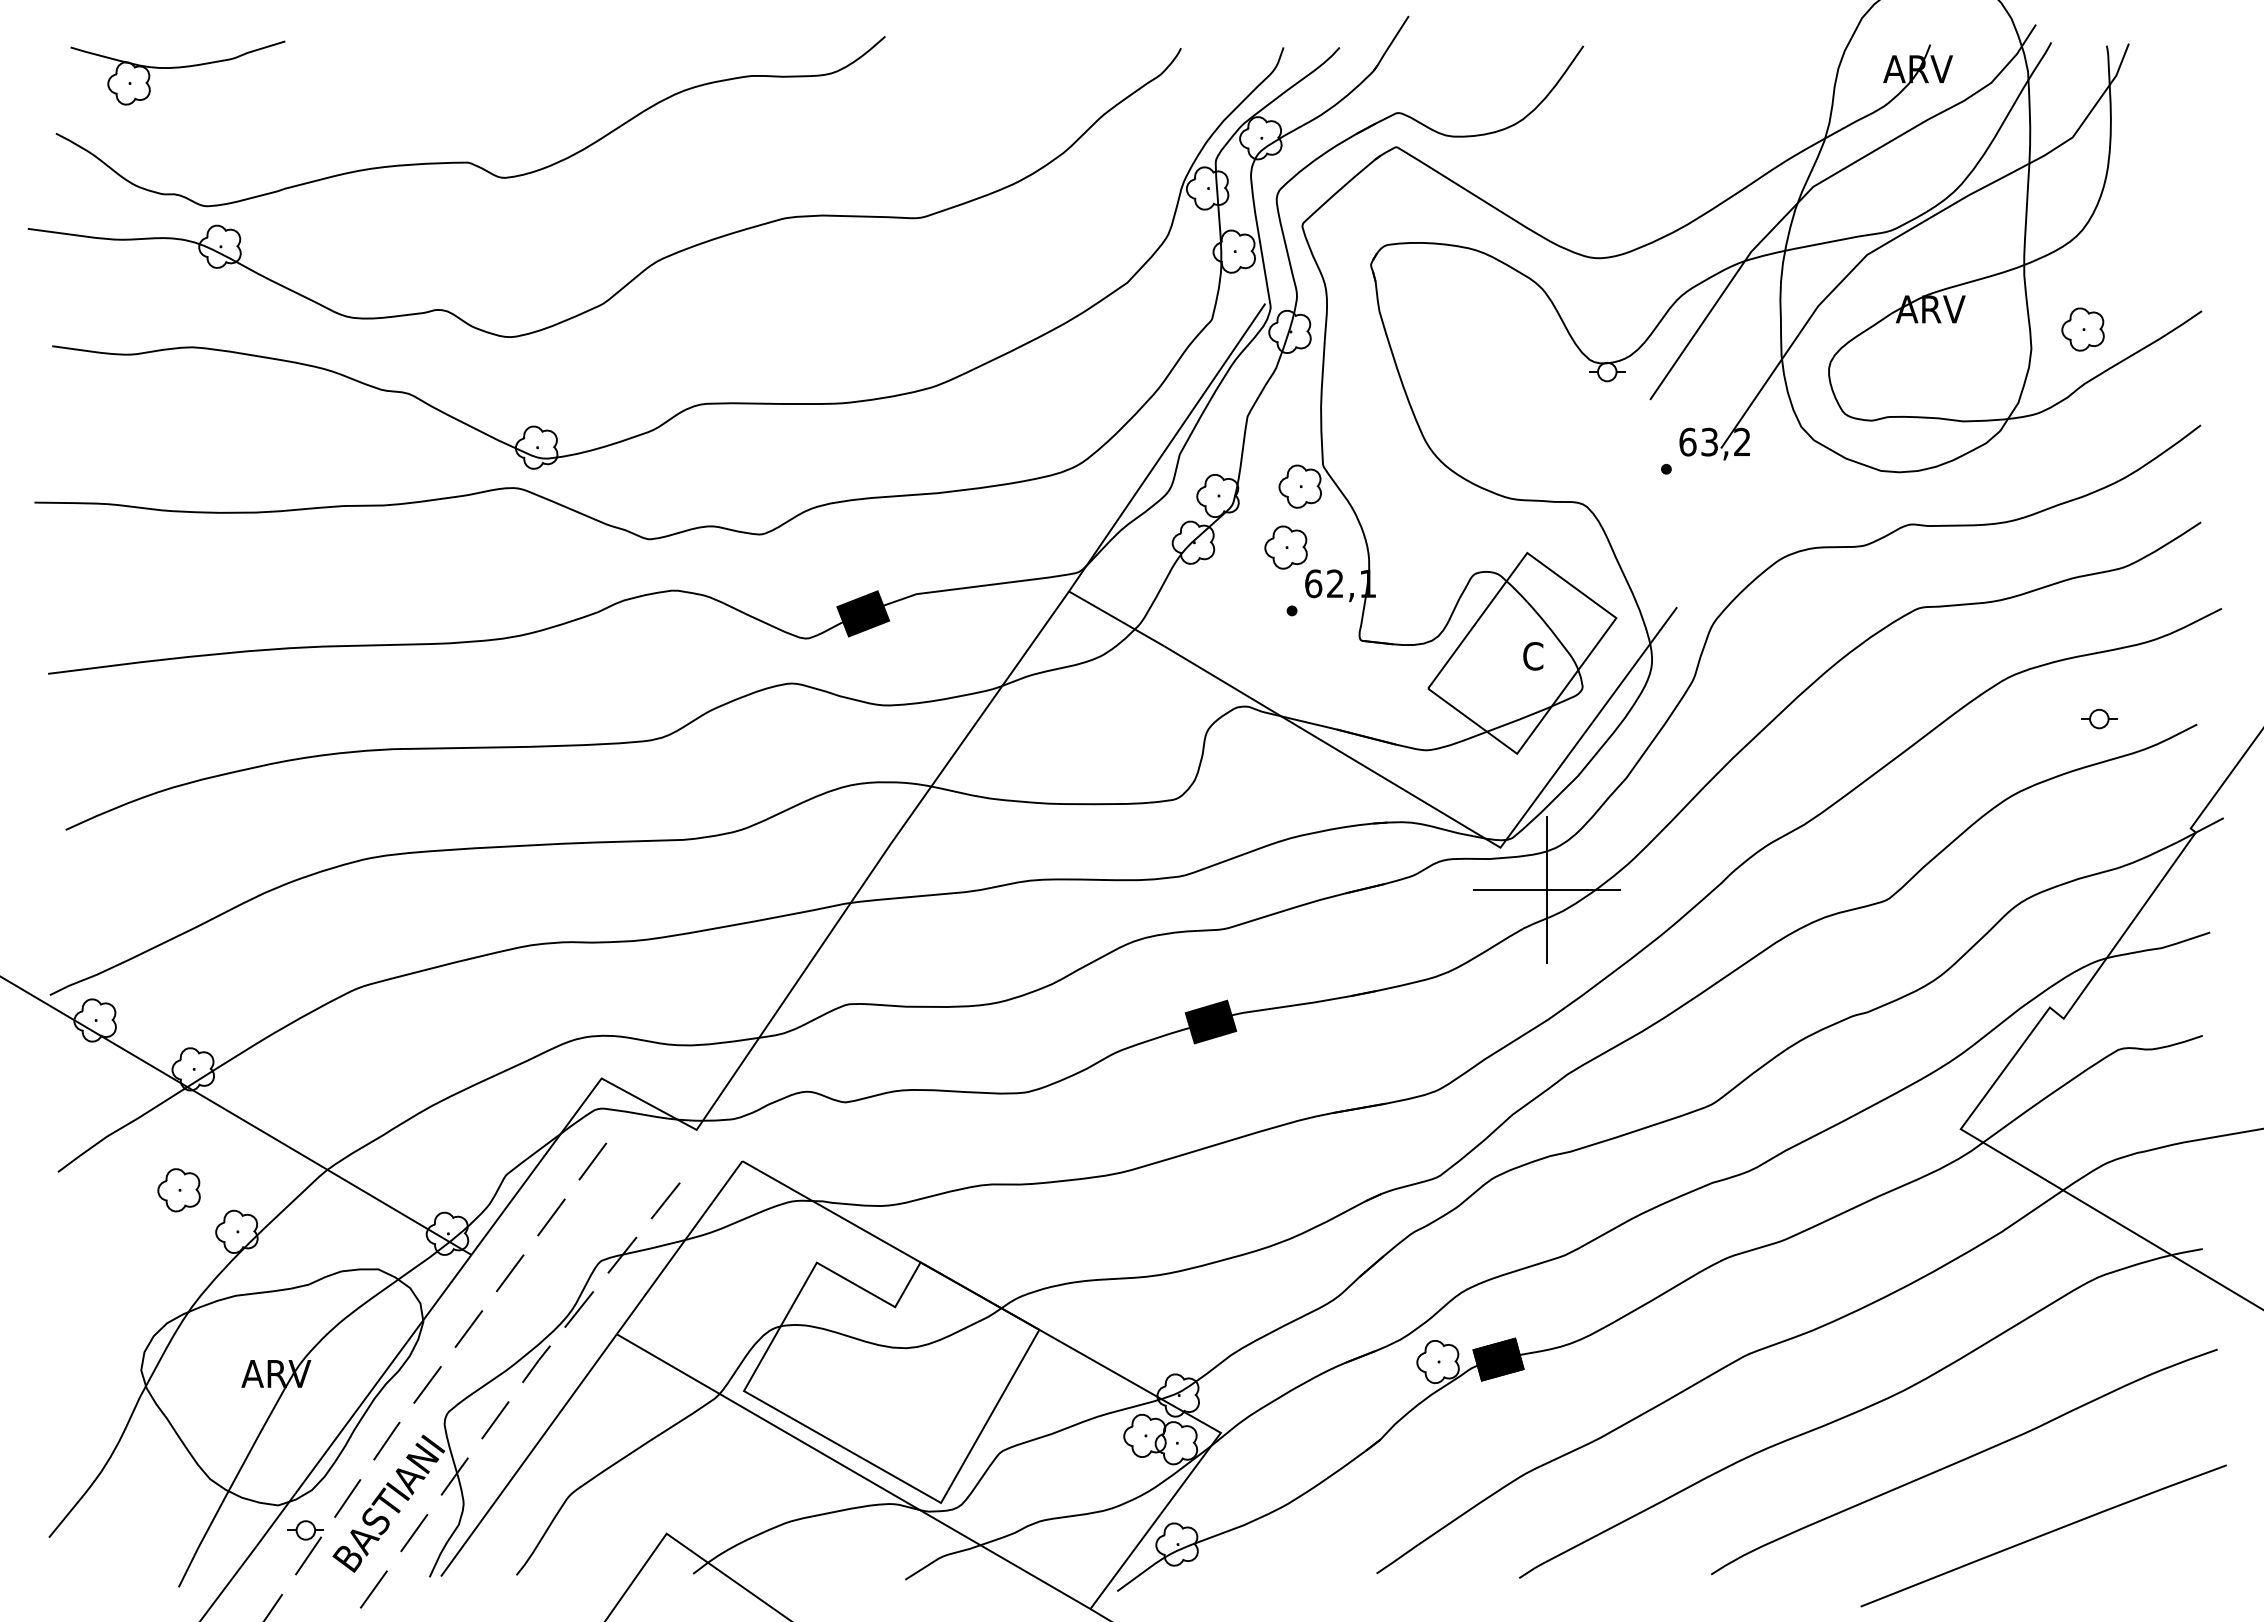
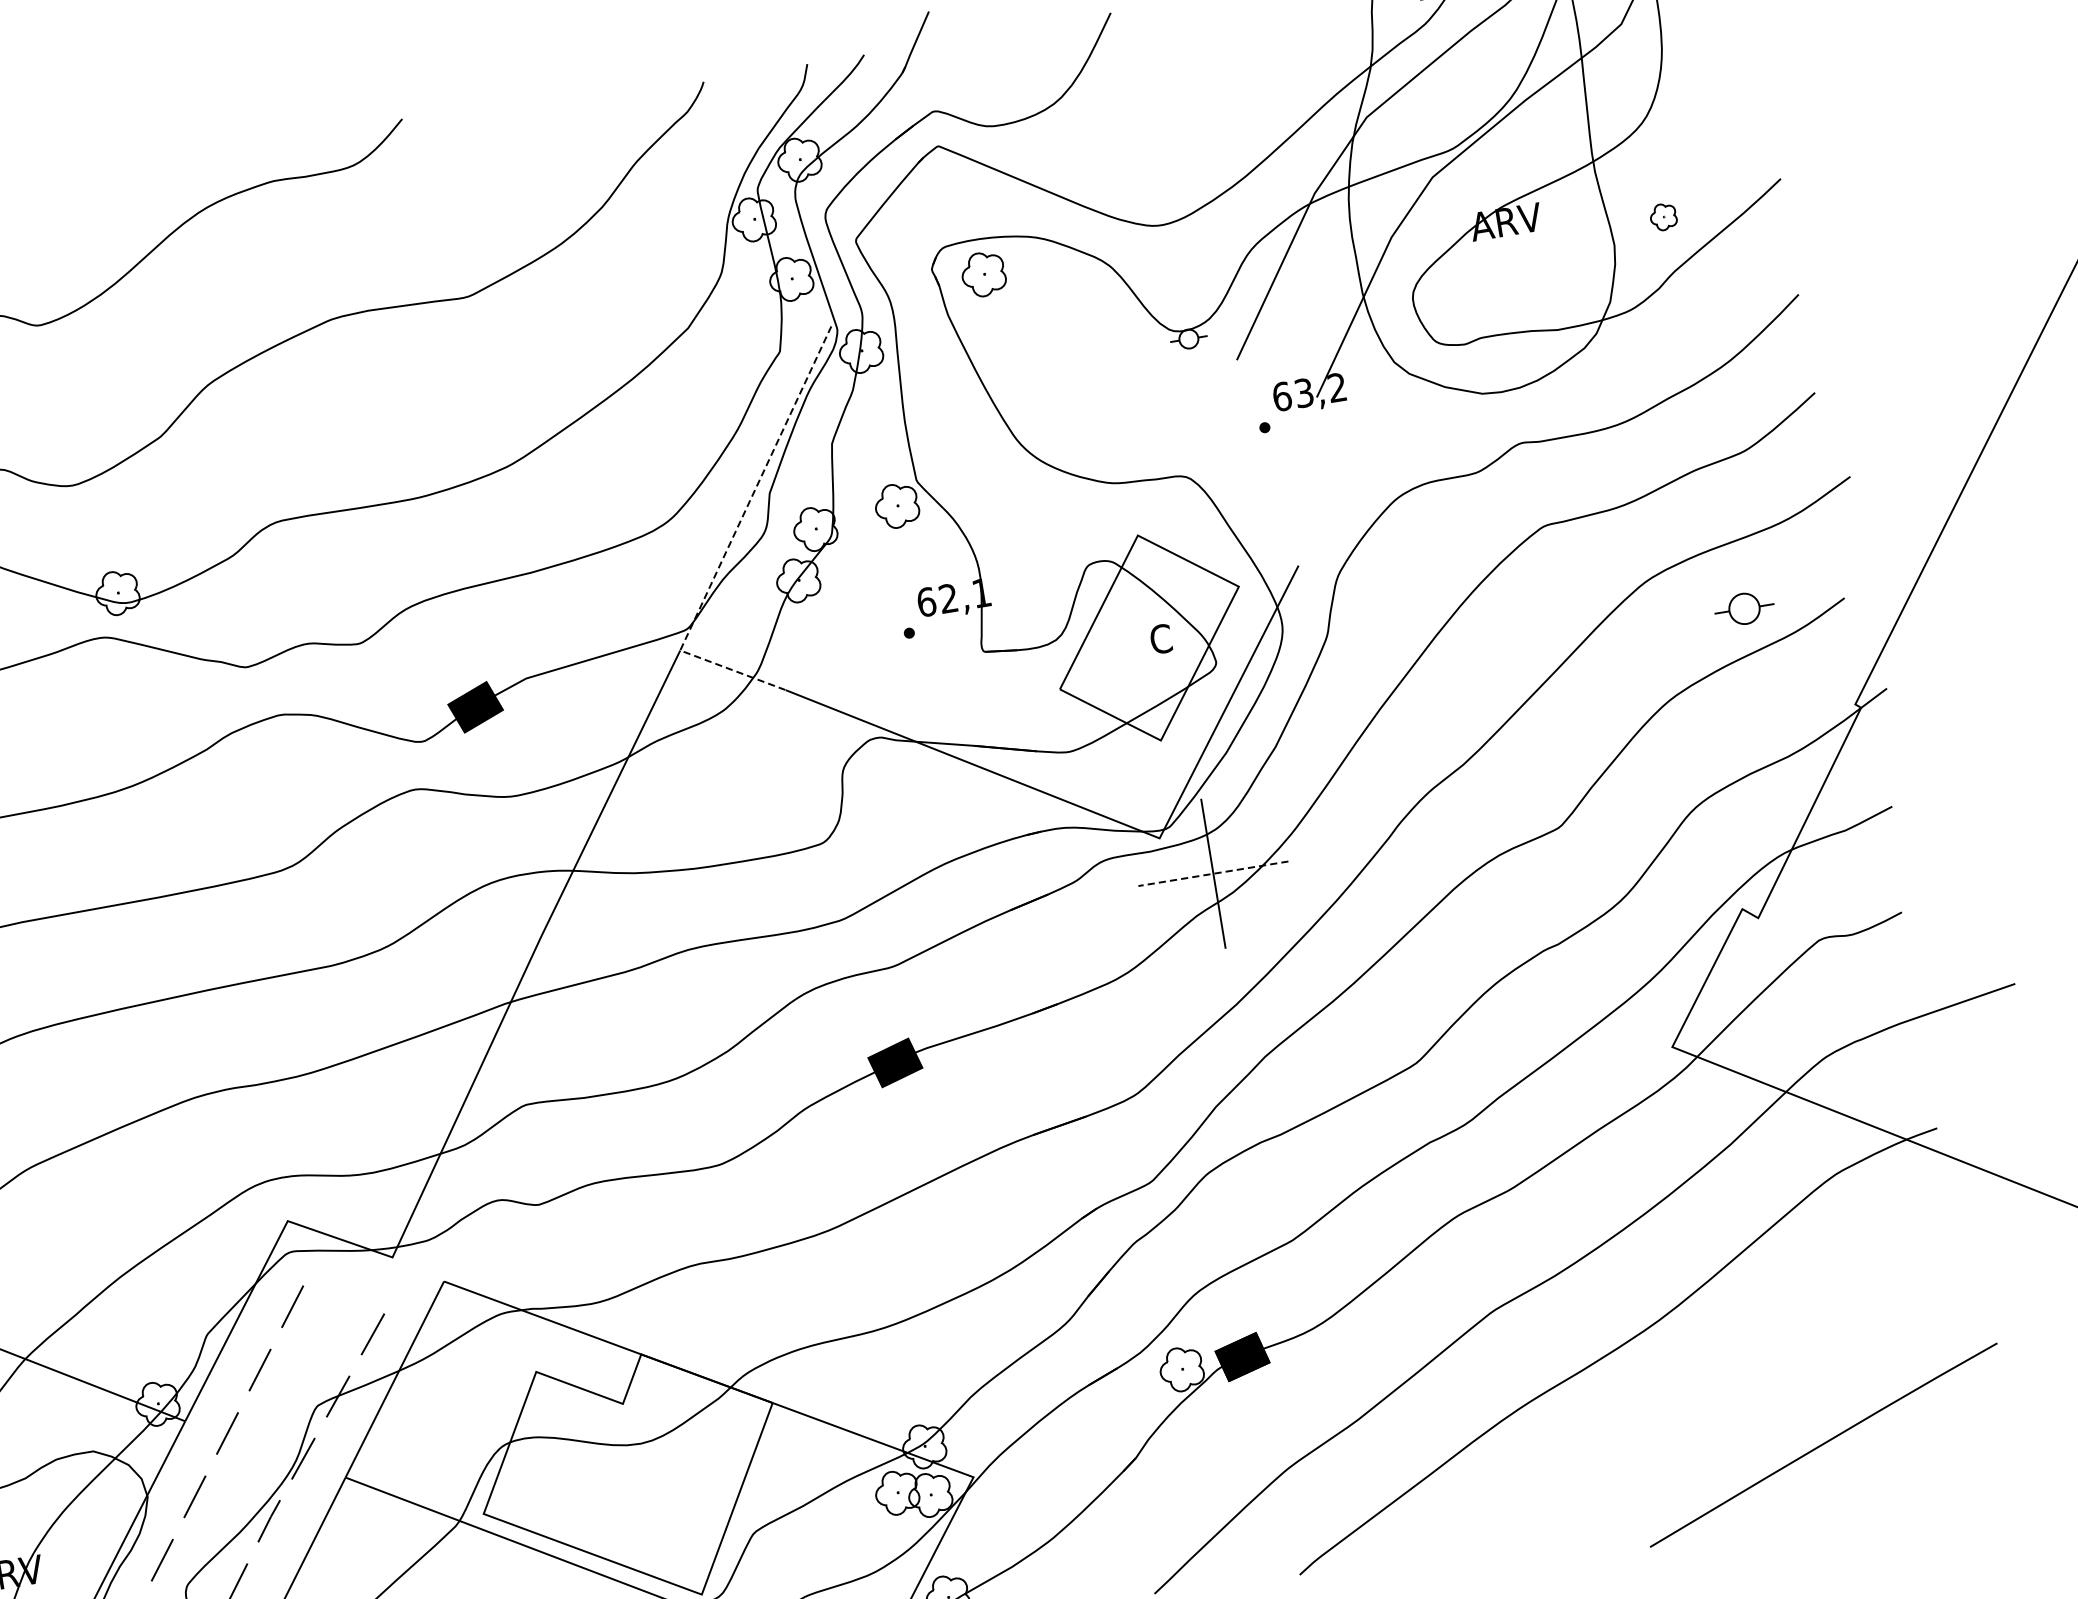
part: (2082, 329) -> (1662, 217), size x0.6
line: (1135, 493) -> (731, 540), solid -> dashed
part: (1285, 547) -> (983, 274), moved
part: (2099, 718) -> (1744, 608), size x1.6
line: (1546, 890) -> (1213, 874), solid -> dashed
curve: (1964, 1460) -> (1731, 1381), removed

